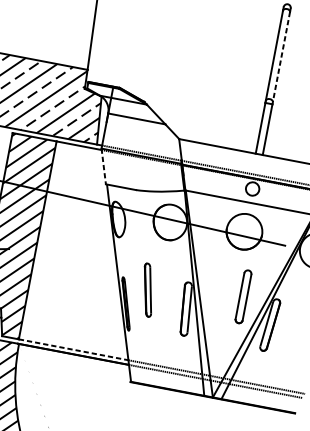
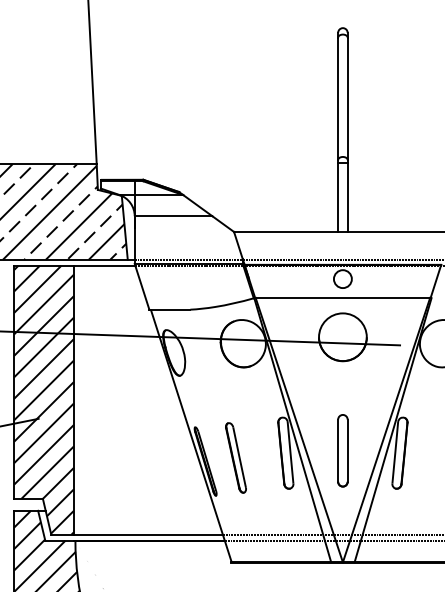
line: (281, 57) -> (347, 99), dashed -> solid
line: (103, 167) -> (142, 287), dashed -> solid
part: (147, 289) -> (235, 457), moved
part: (243, 296) -> (342, 450), moved
line: (73, 349) -> (148, 534), dashed -> solid

